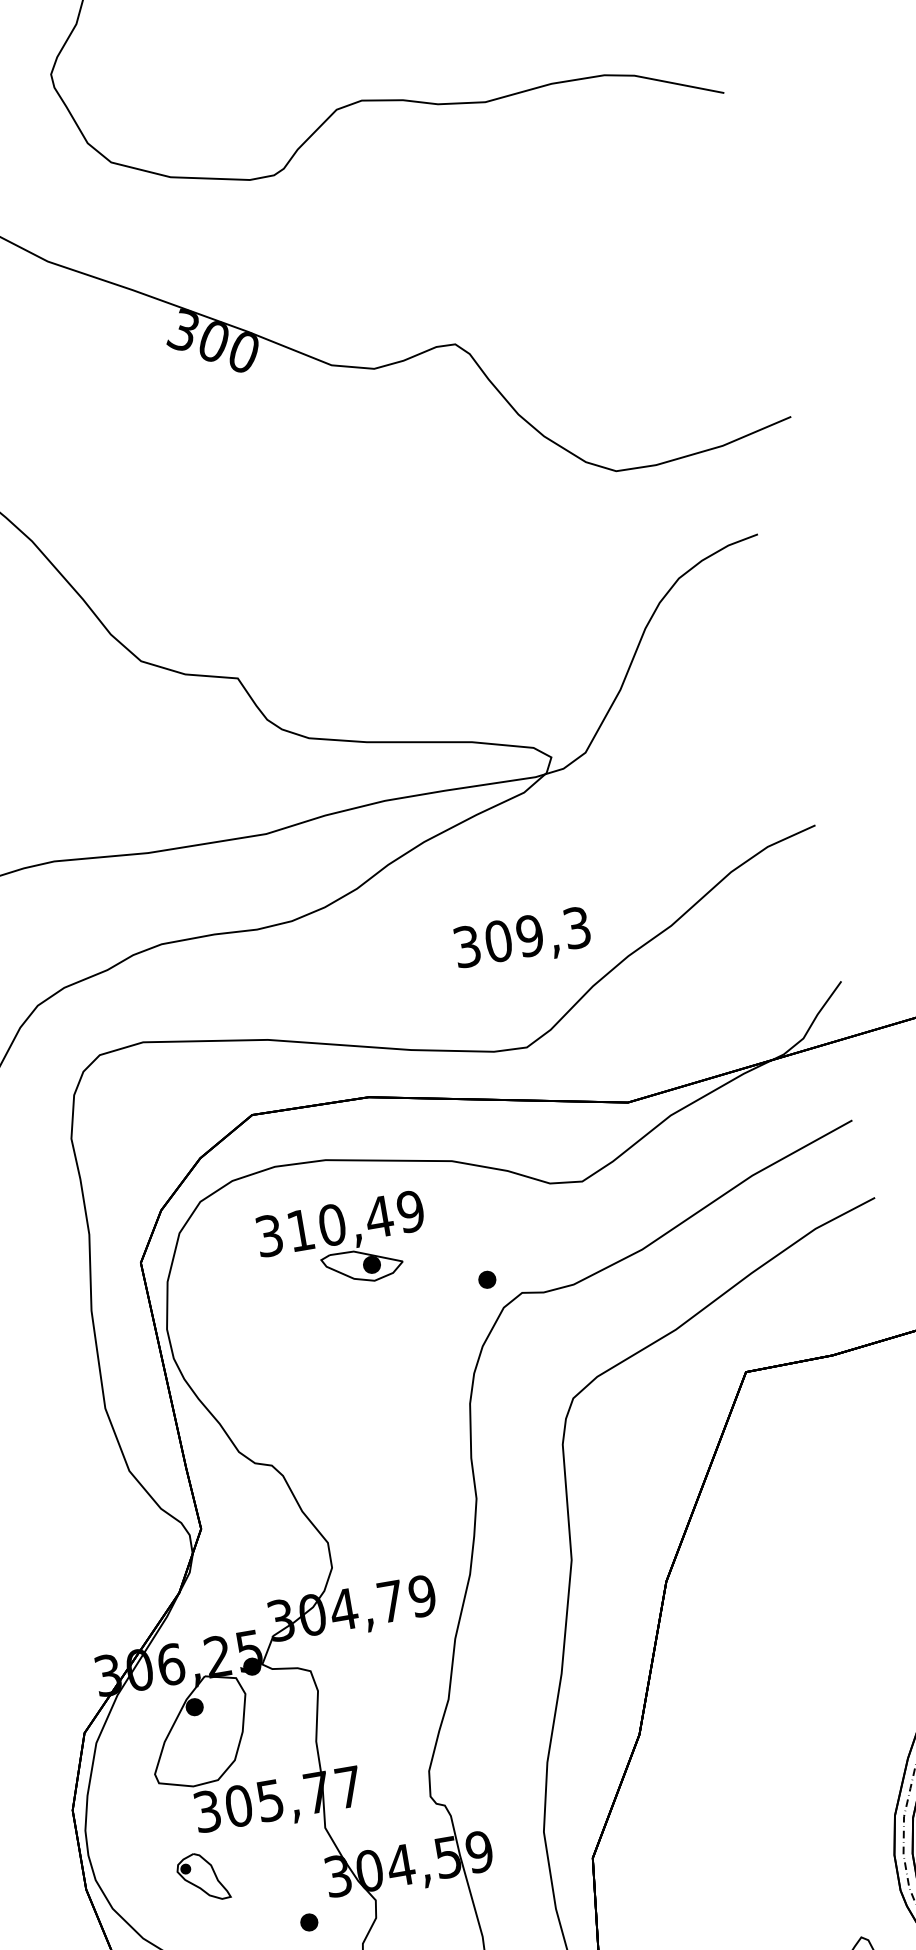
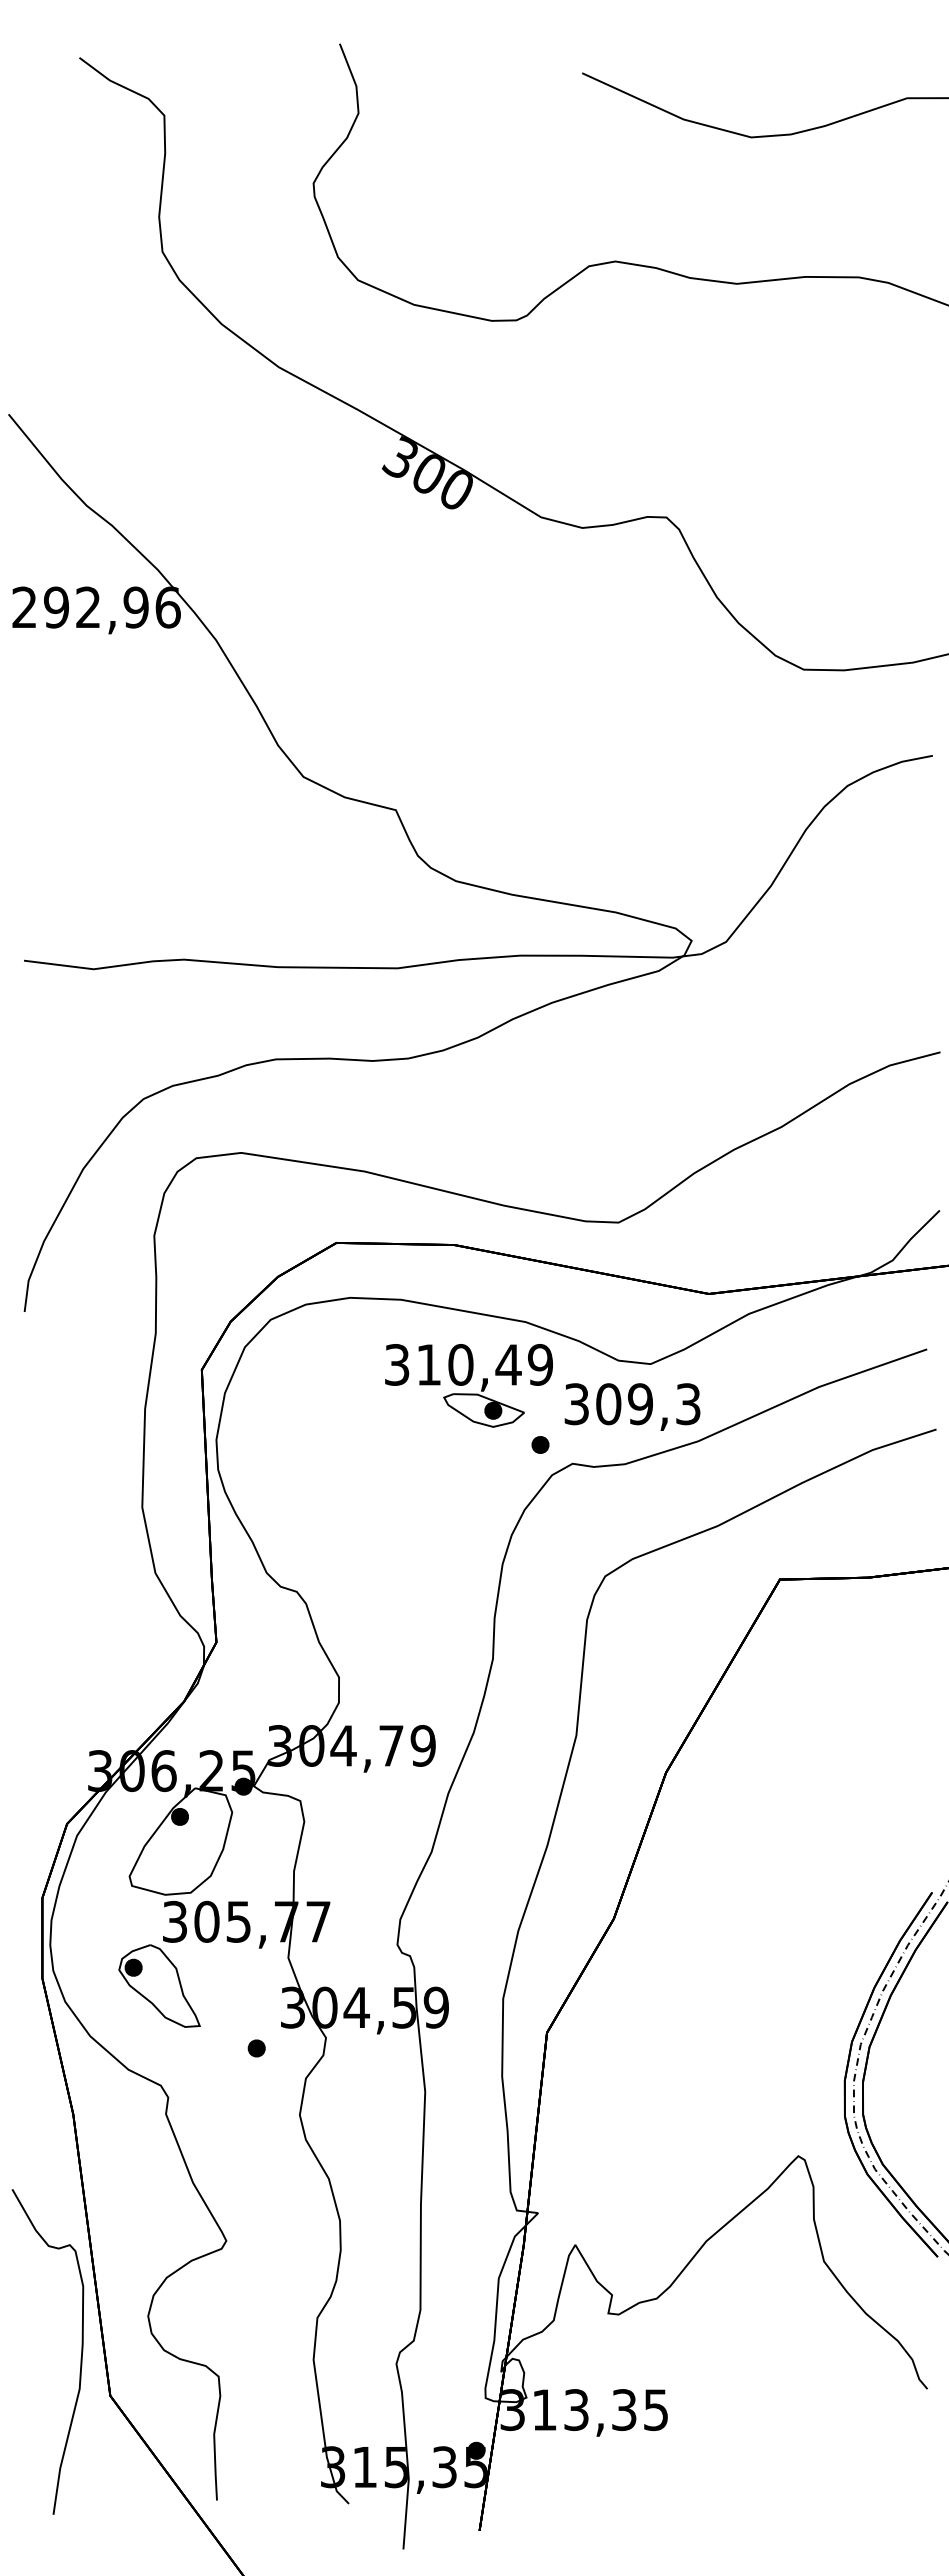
text: (522, 939) -> (632, 1406), moved
part: (343, 1244) -> (468, 1385), moved
part: (202, 1876) -> (159, 1985), size x1.67

